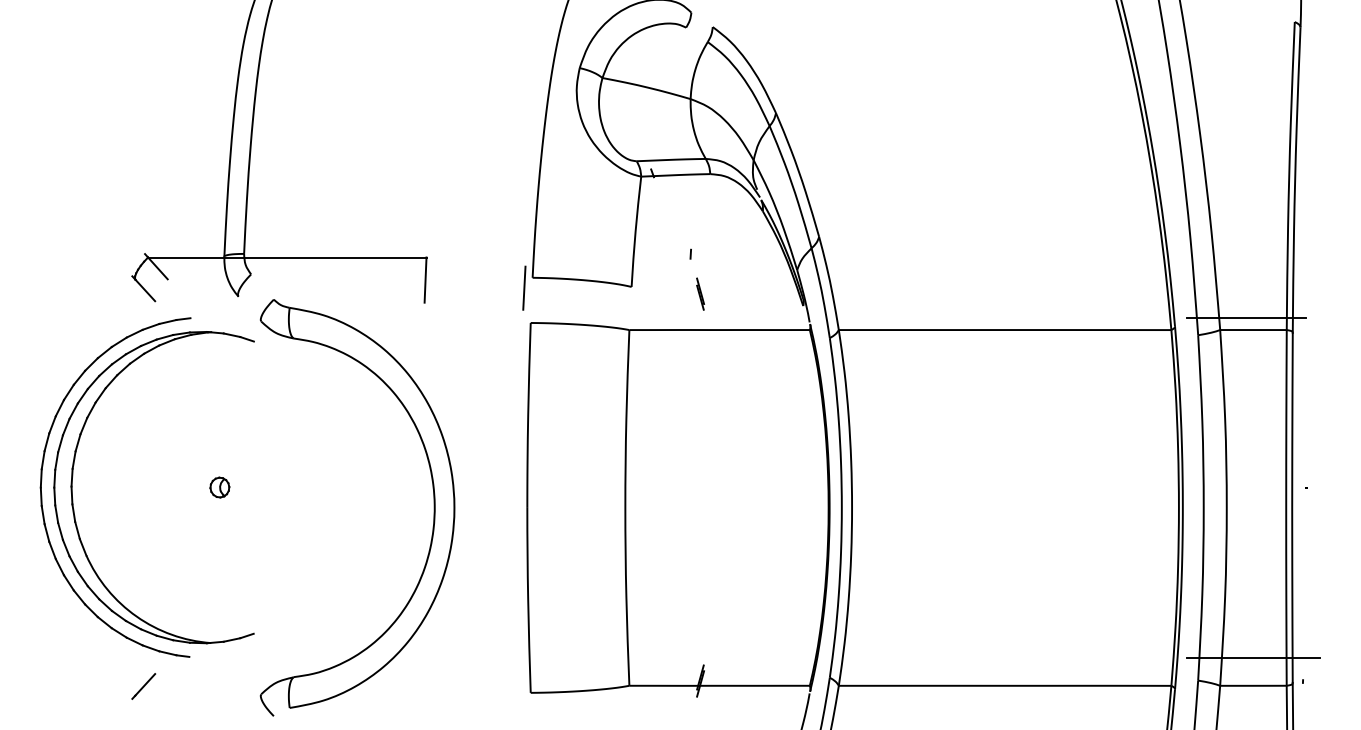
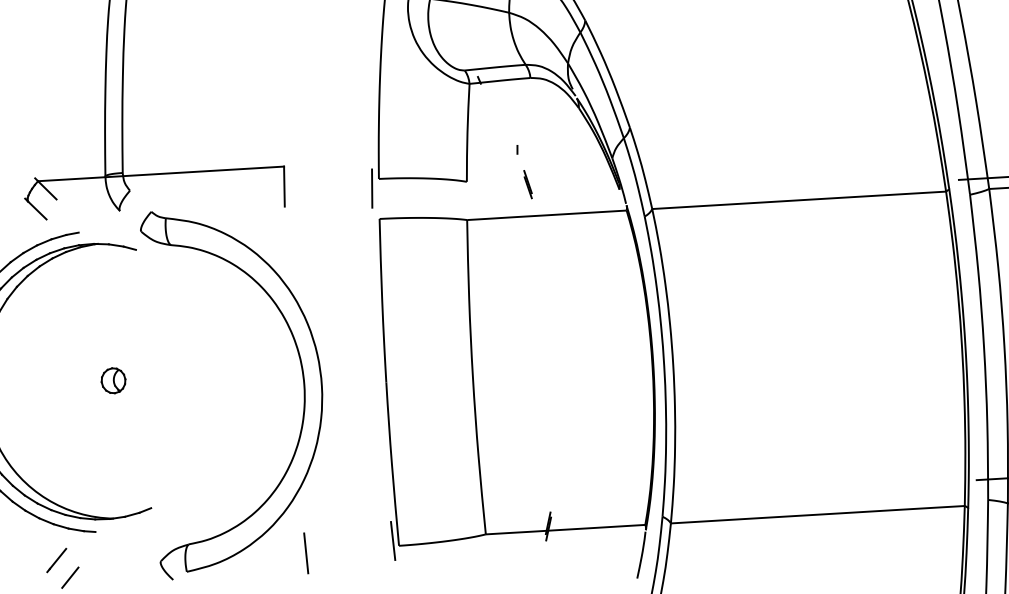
part: (219, 487) -> (113, 380), size x1.43
line: (524, 686) -> (393, 540), added
line: (425, 694) -> (306, 552), added
line: (157, 706) -> (69, 577), added

